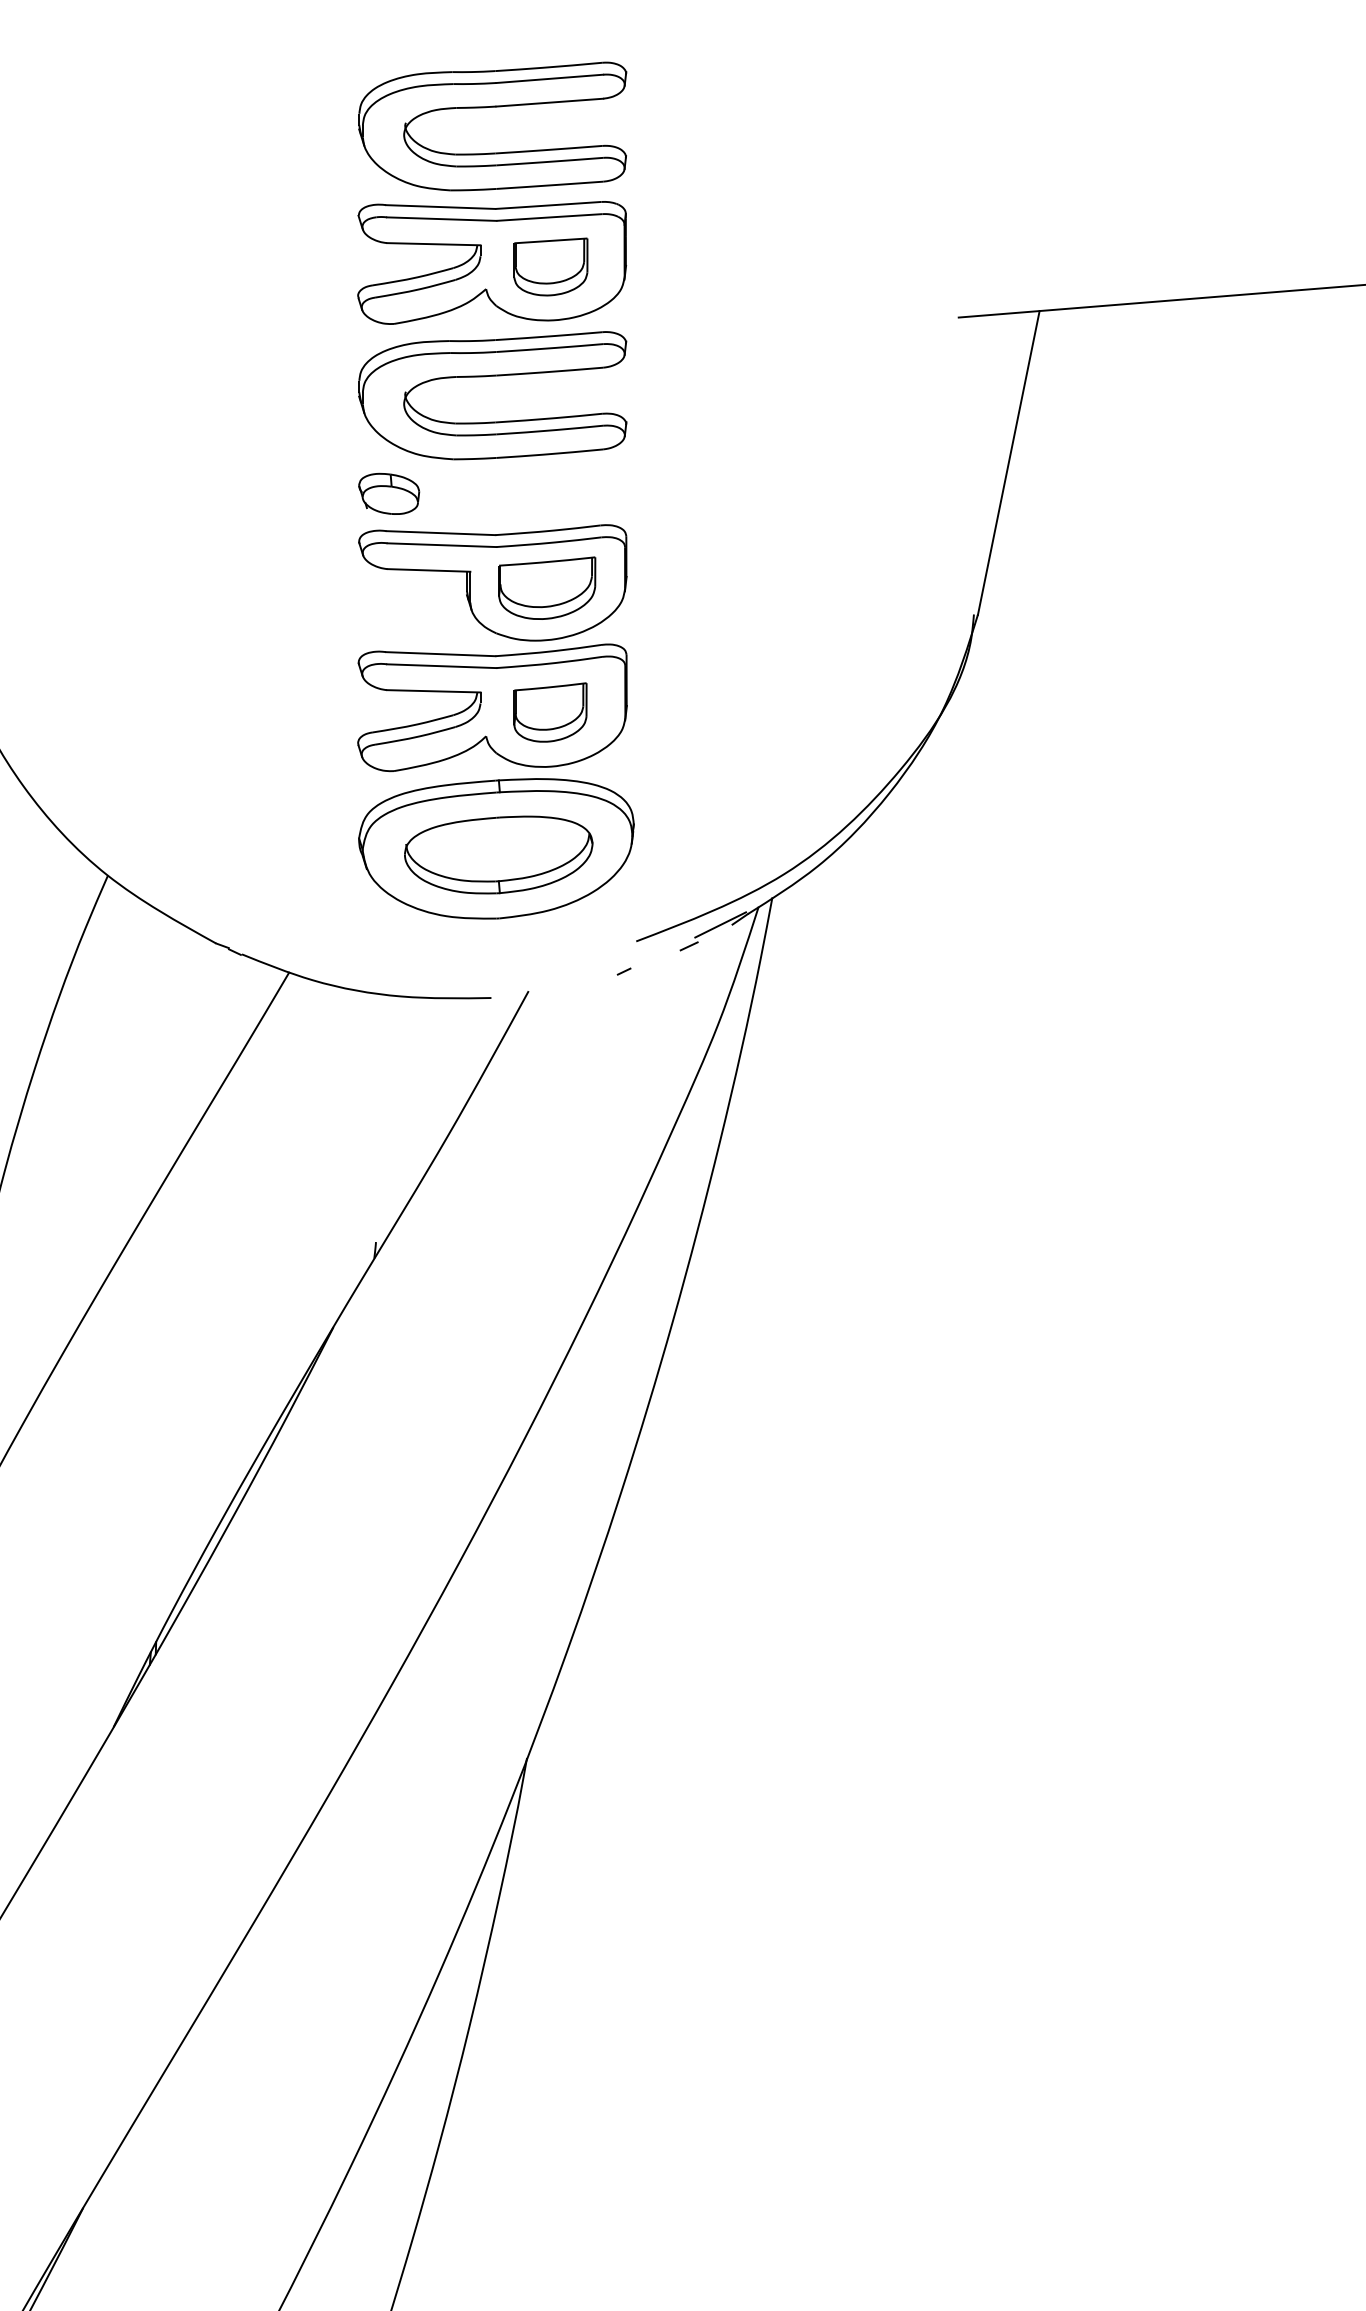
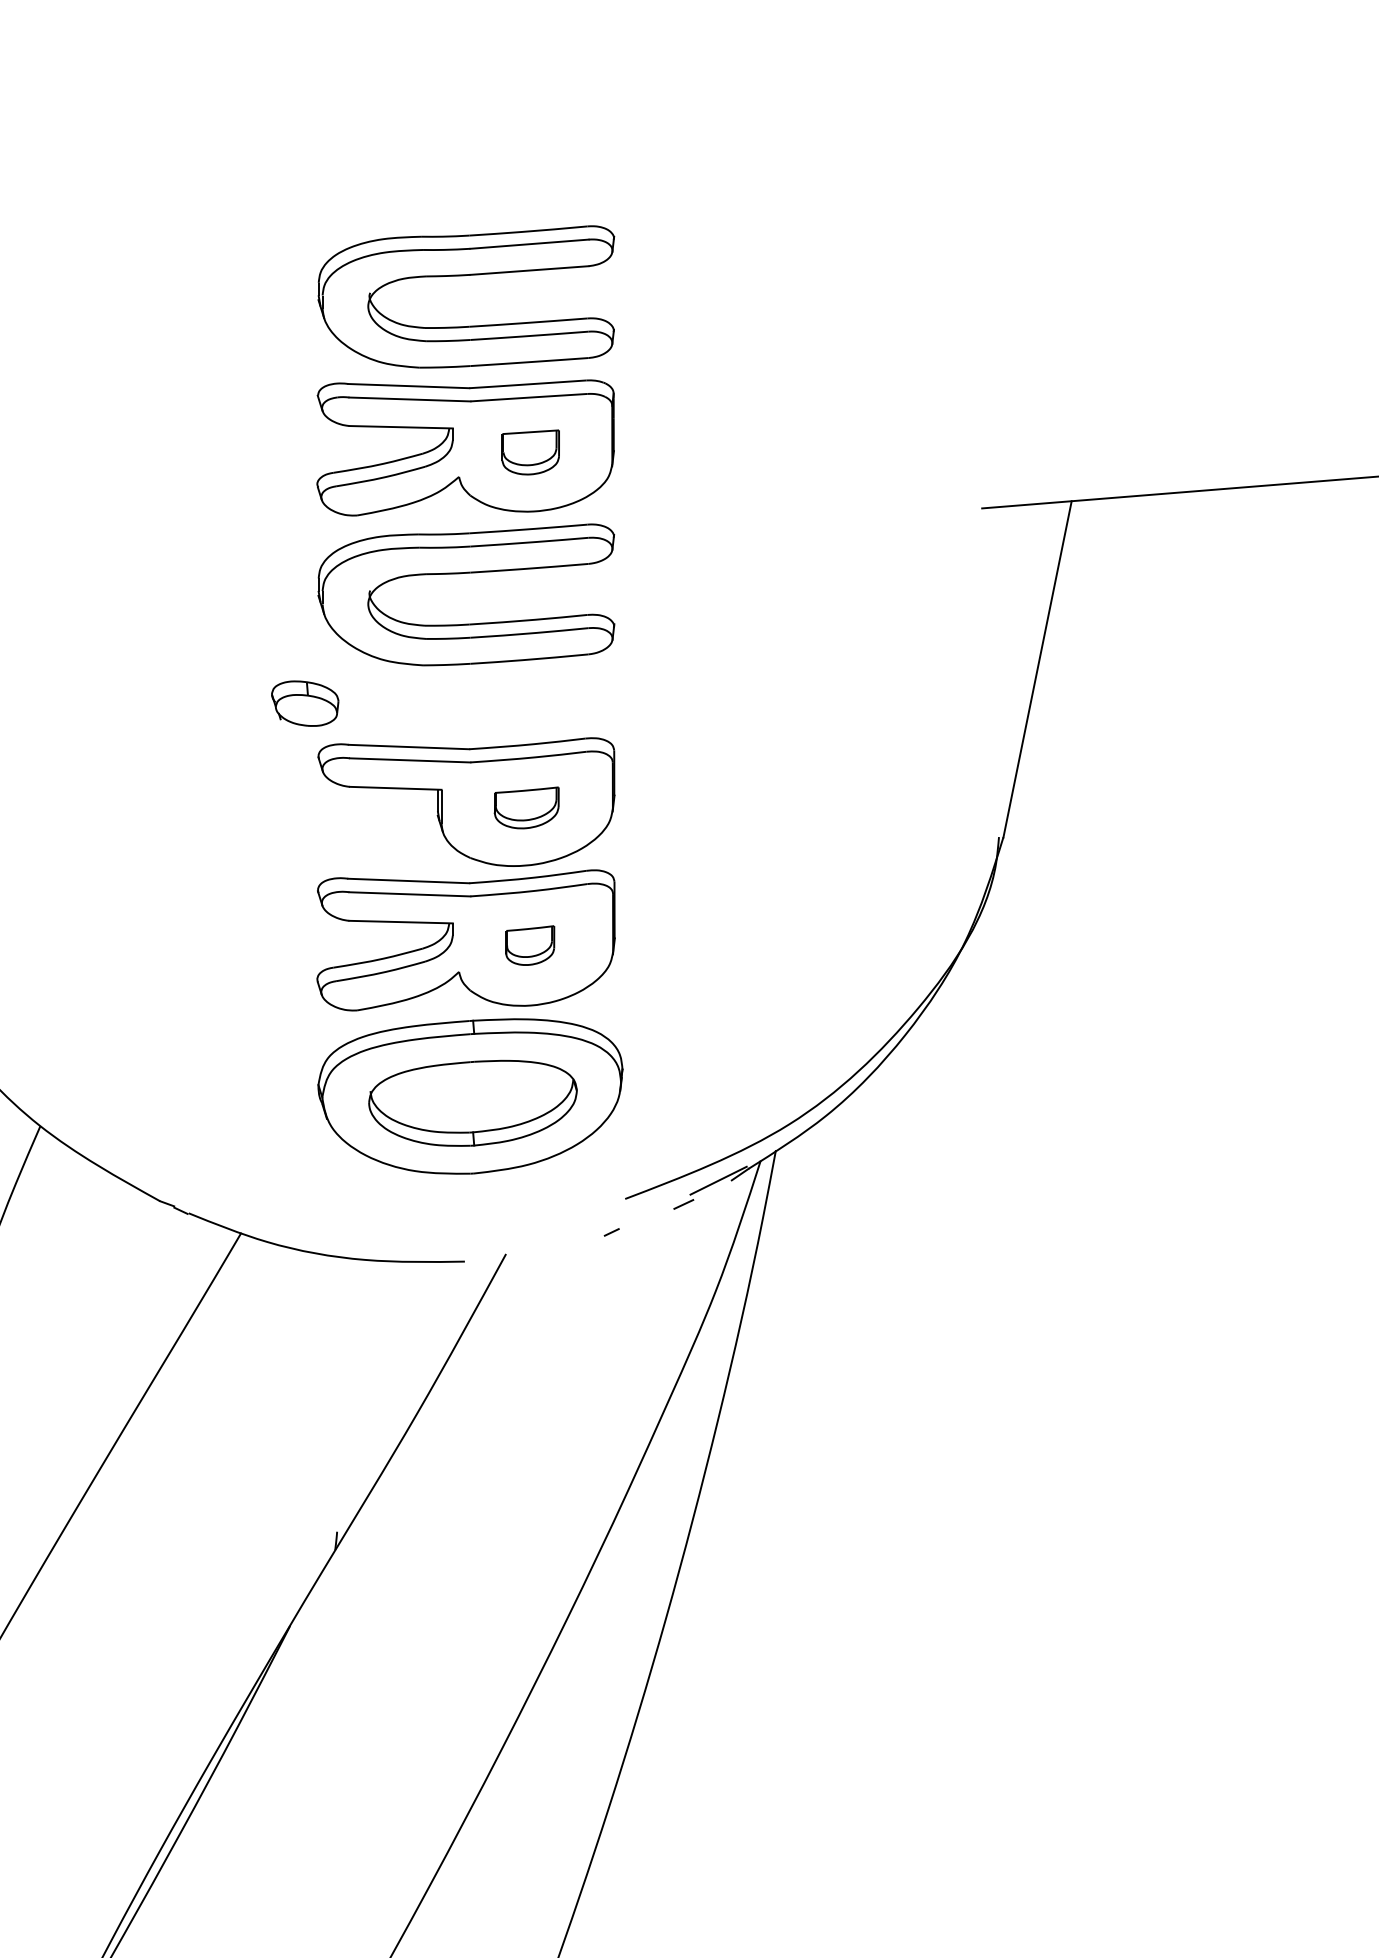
part: (550, 266) -> (530, 451), size x0.7
part: (389, 493) -> (305, 703), moved
part: (547, 587) -> (526, 807), size x0.6
part: (550, 712) -> (530, 945), size x0.6

